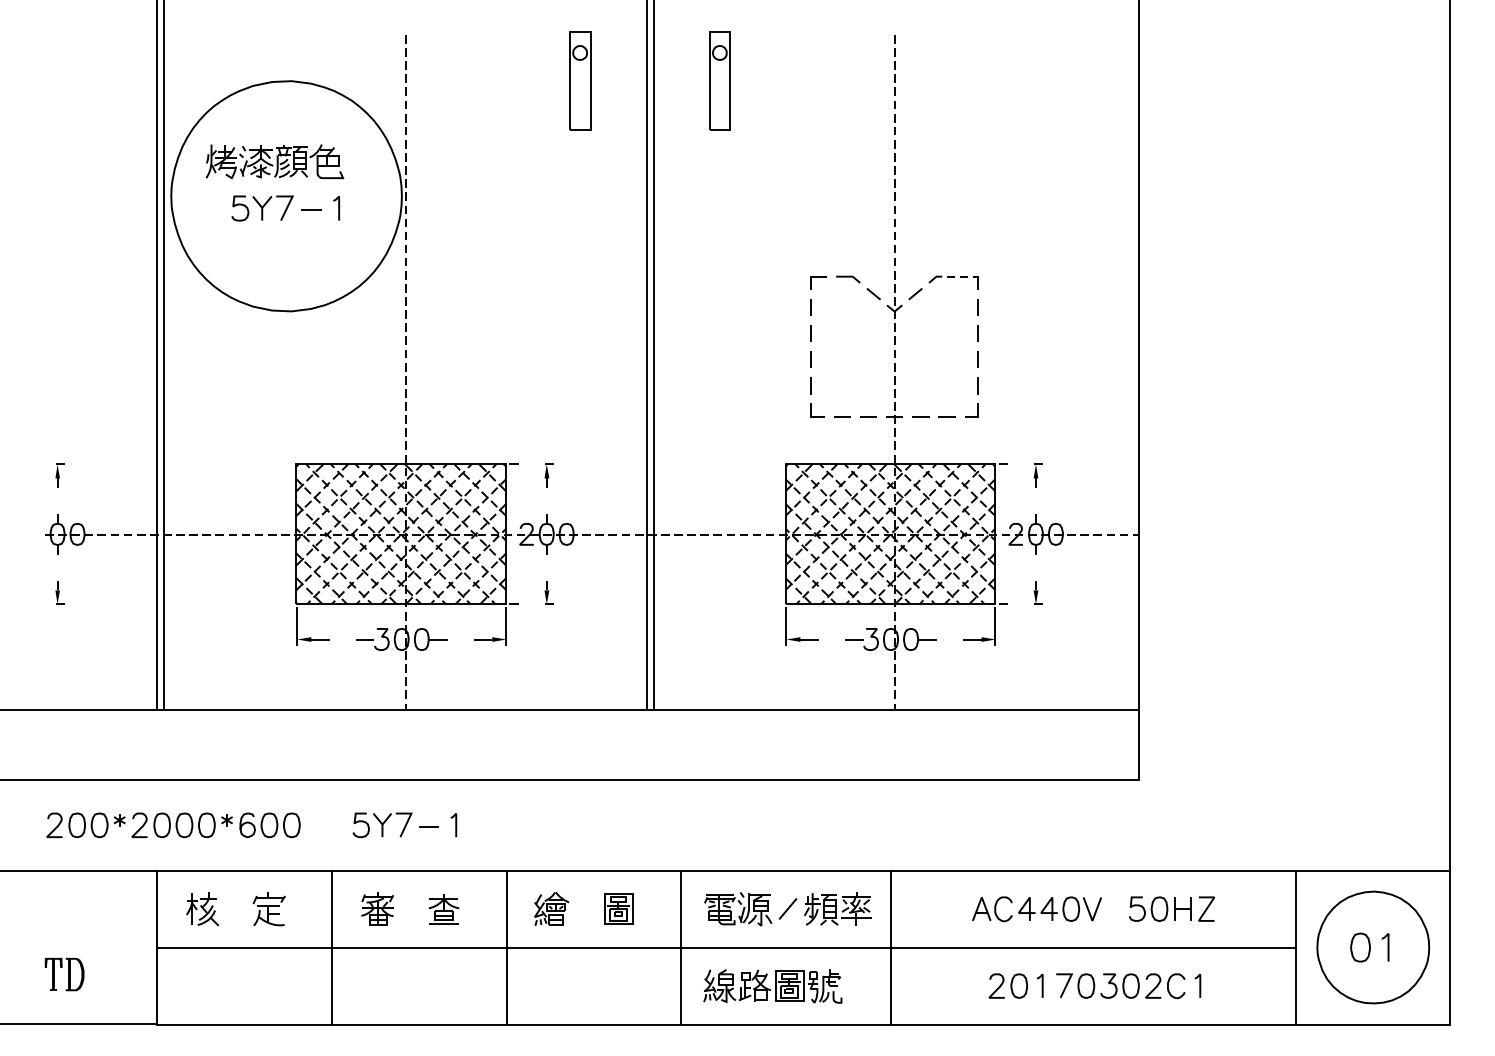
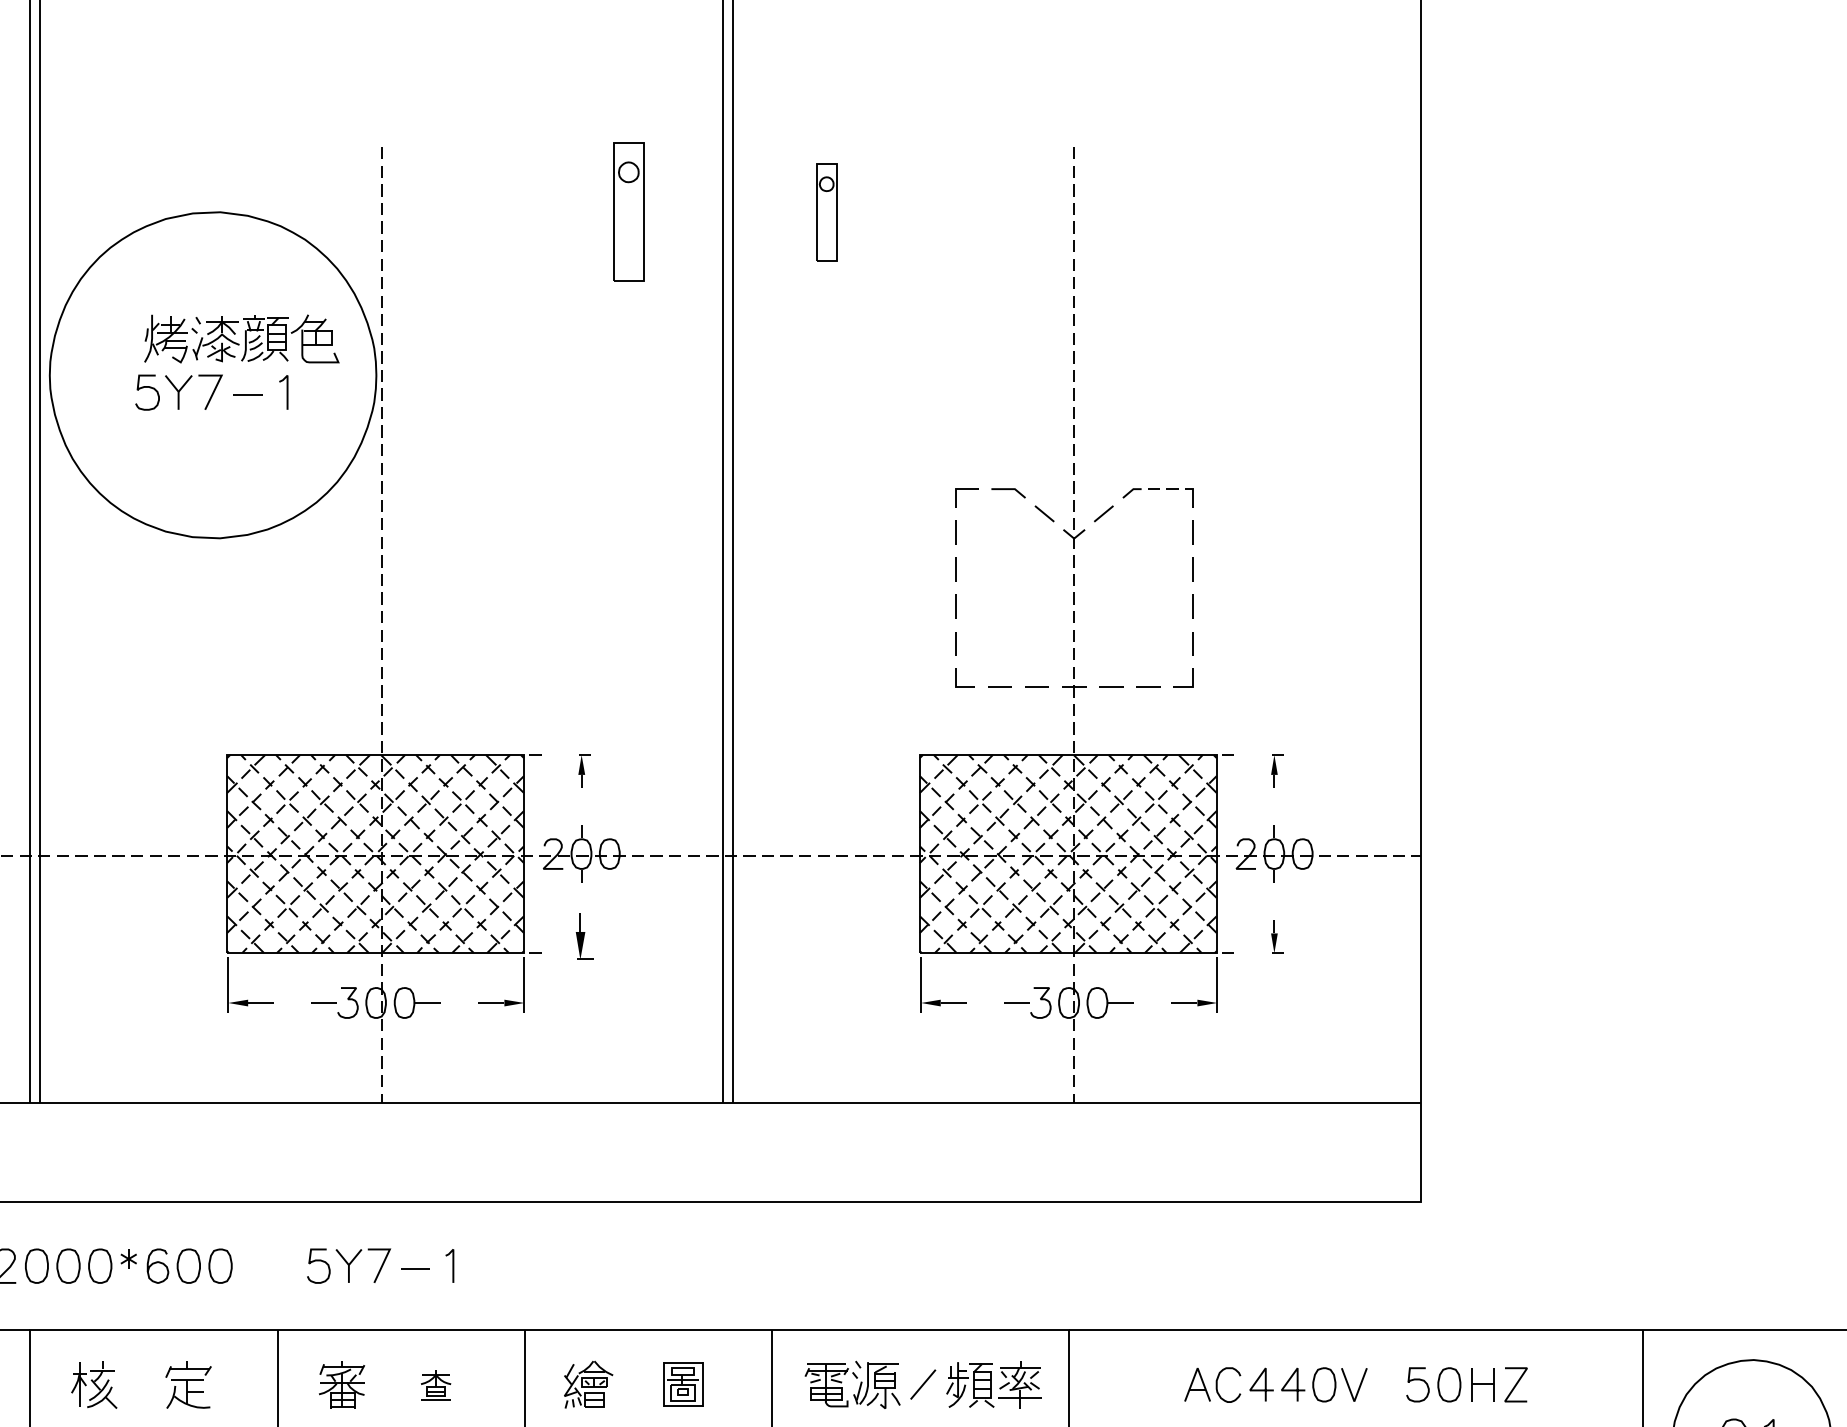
part: (719, 80) -> (826, 211), size x0.7
part: (274, 161) -> (241, 338), moved
part: (548, 592) -> (584, 936), size x1.4
part: (443, 909) -> (435, 1385), size x0.7

